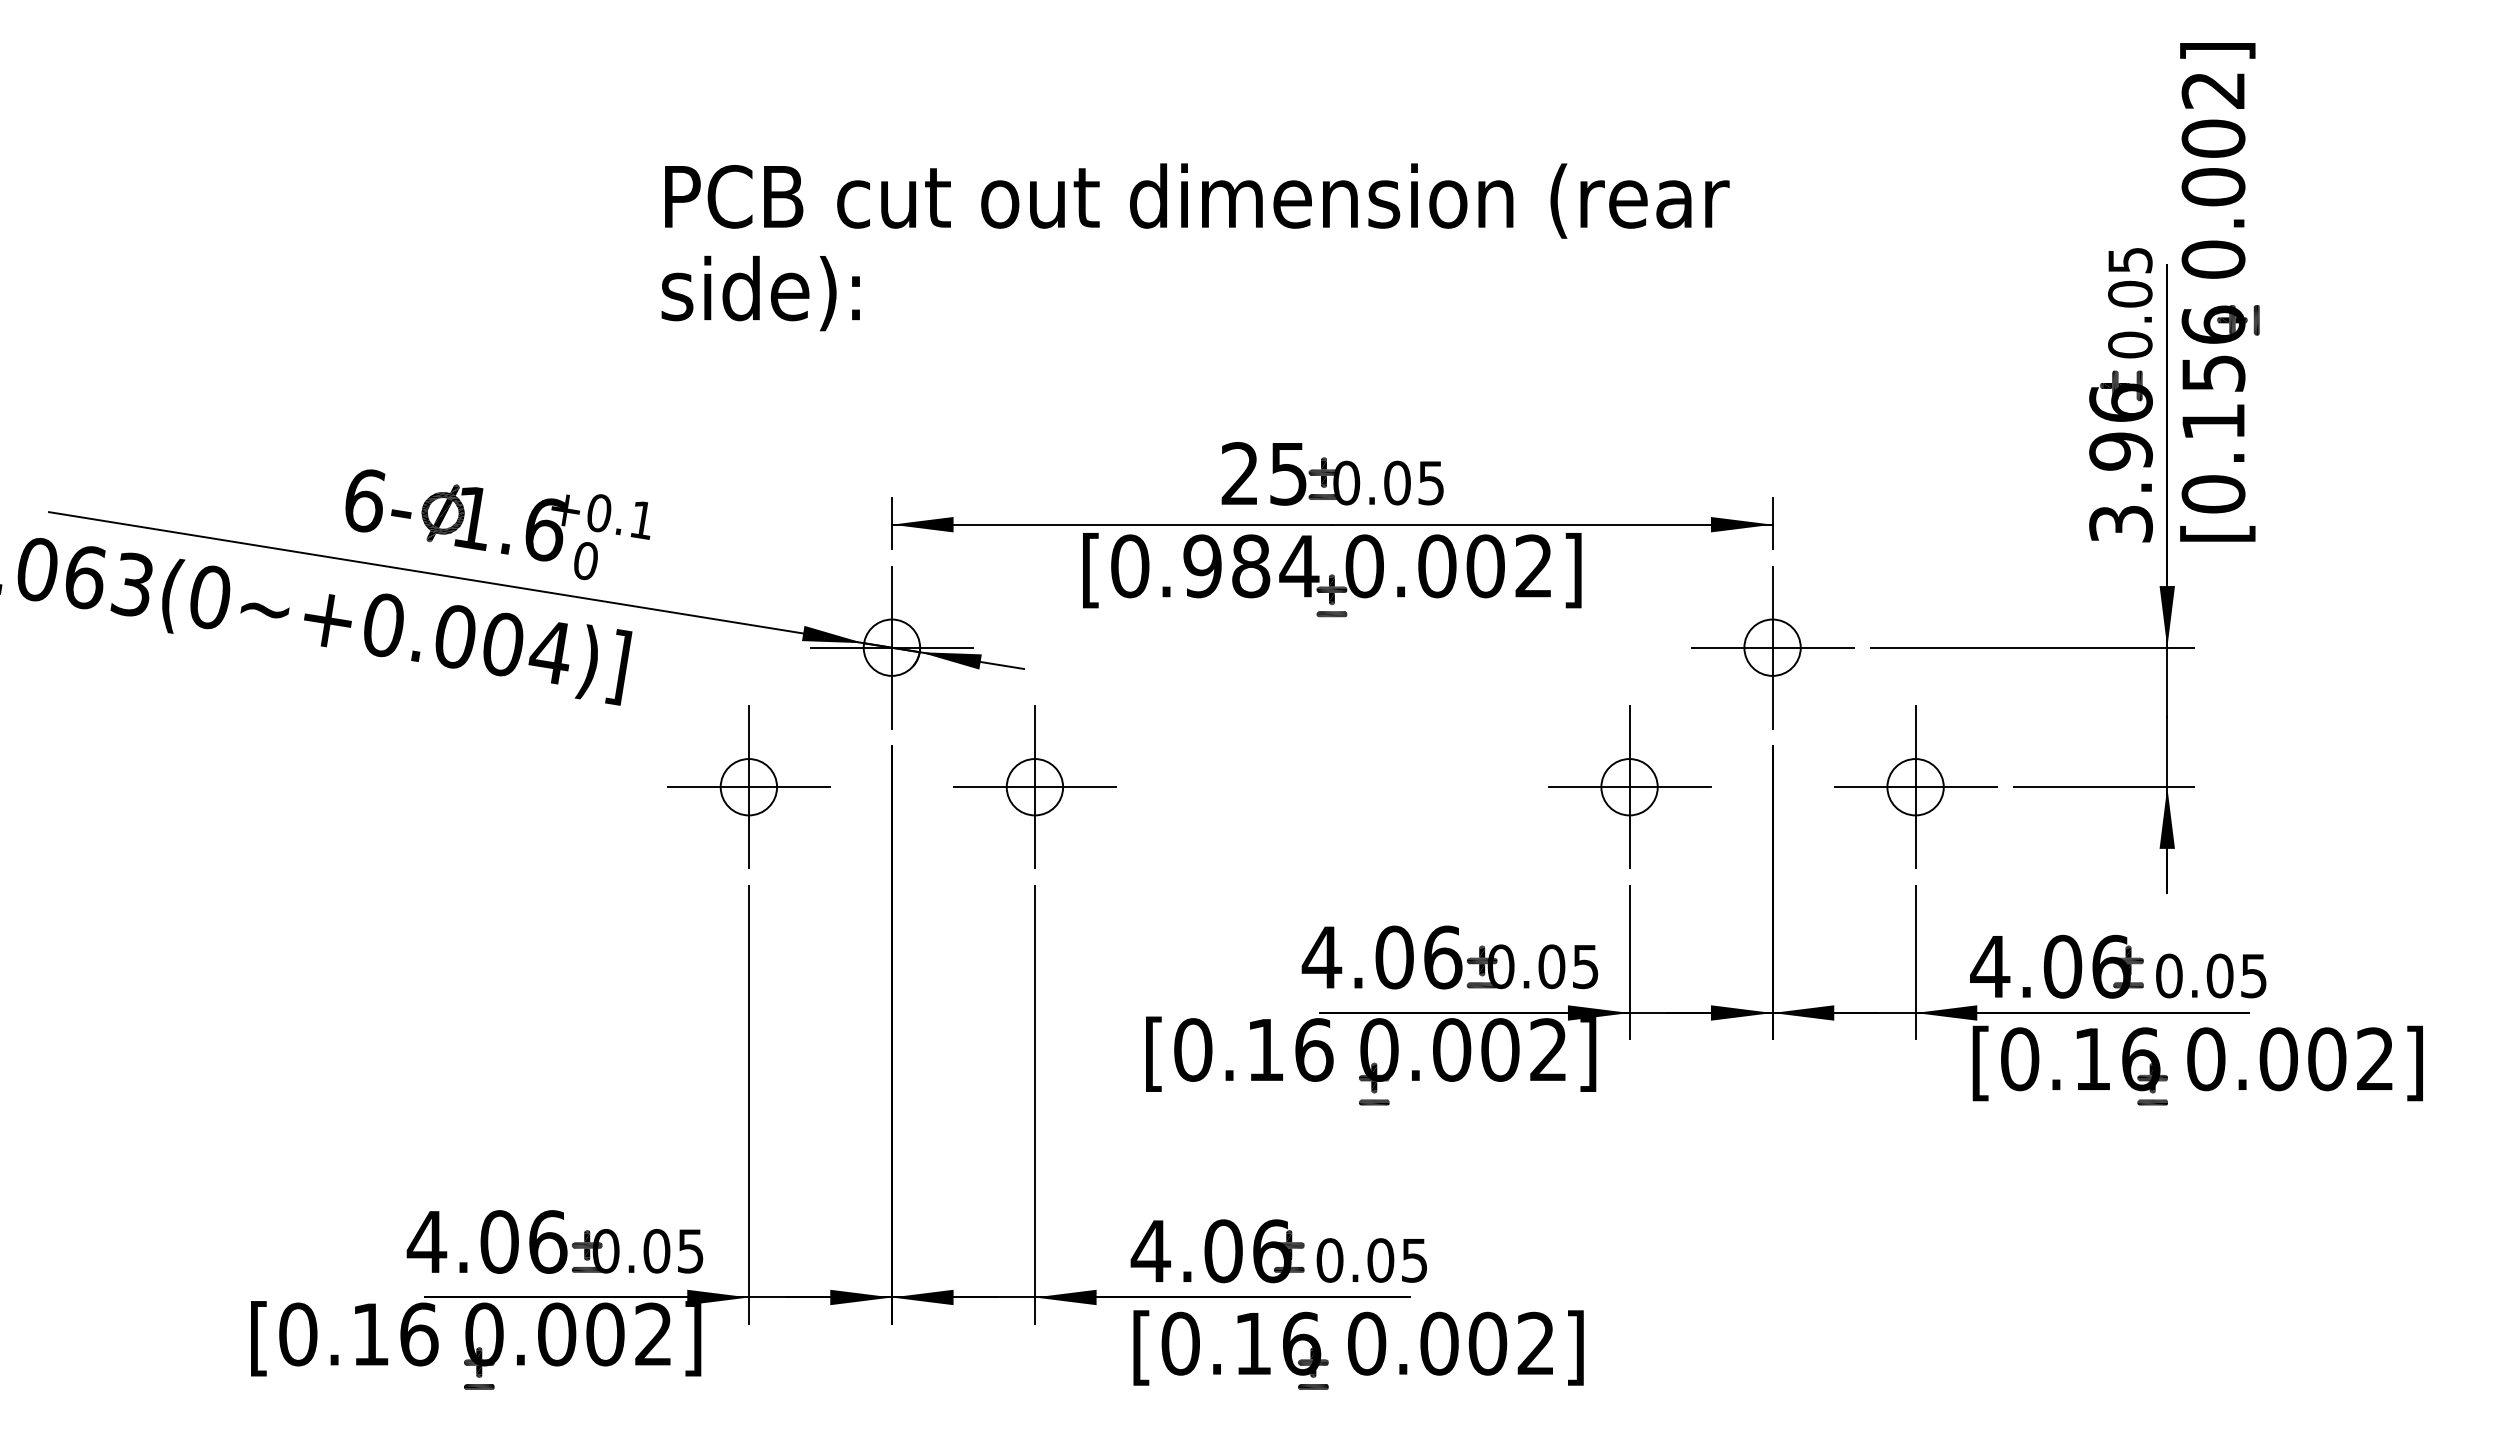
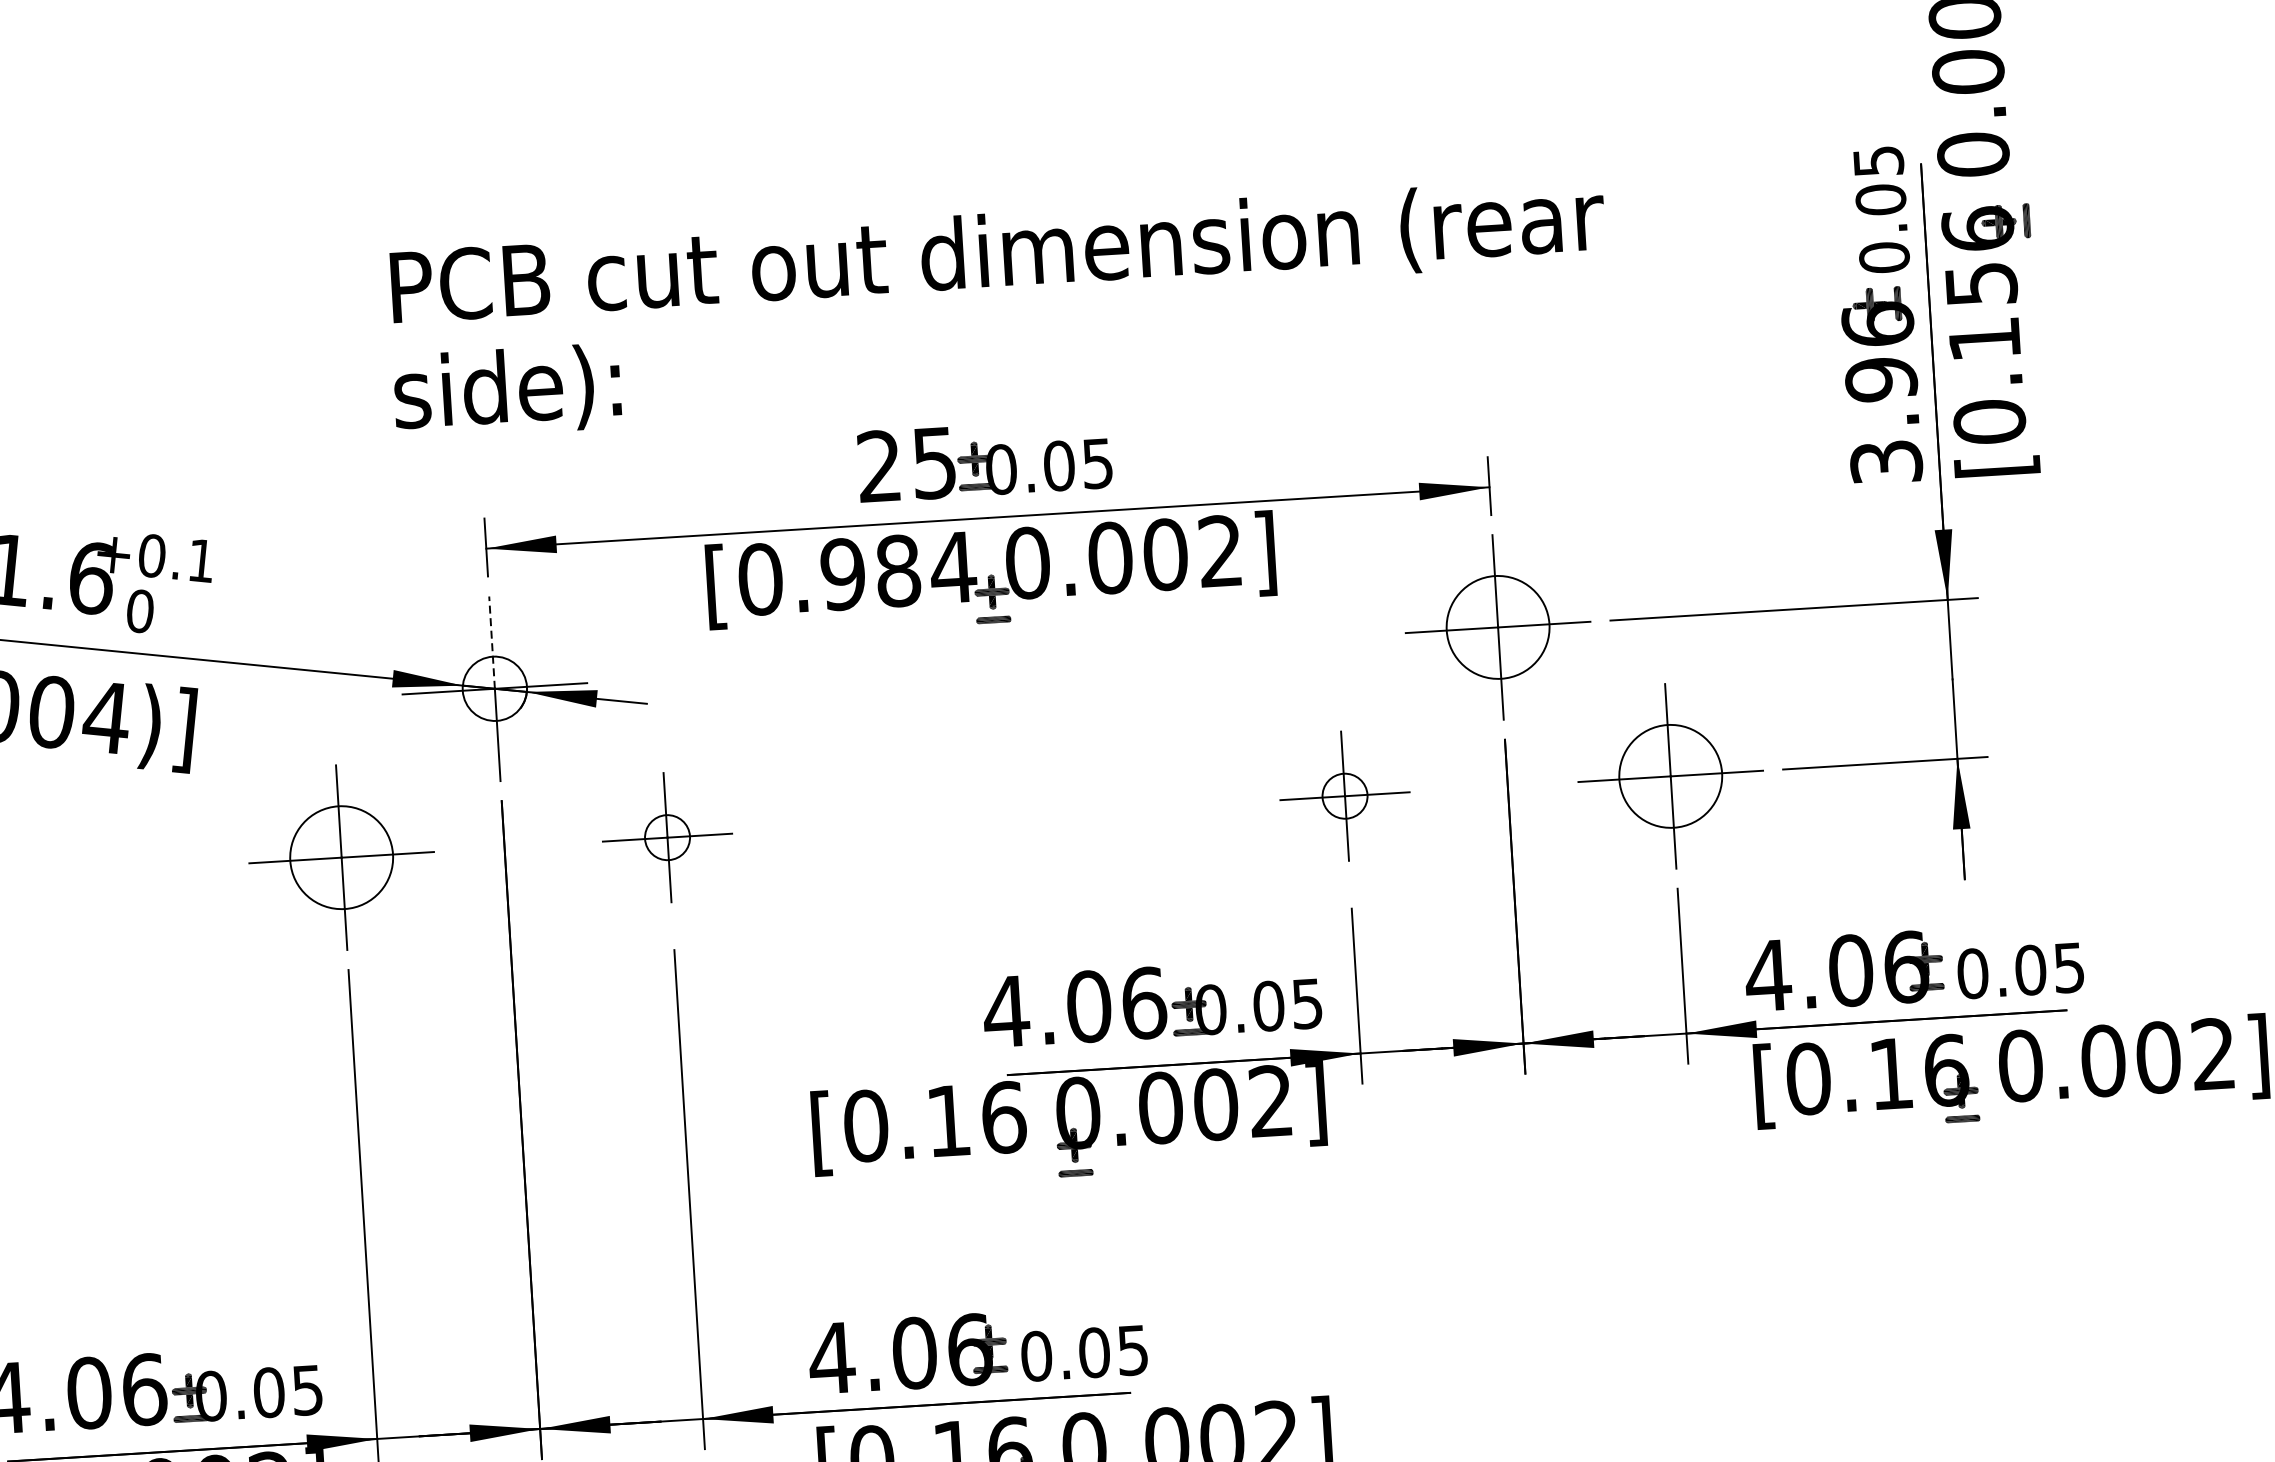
text: (1195, 247) -> (999, 308), moved
line: (891, 607) -> (491, 643), solid -> dashed
circle: (1772, 647) -> (1497, 627), size x1.6
part: (1034, 786) -> (666, 836), size x0.7
part: (1629, 786) -> (1344, 795), size x0.7
circle: (748, 787) -> (341, 858), size x1.6
circle: (1915, 787) -> (1670, 776), size x1.6

